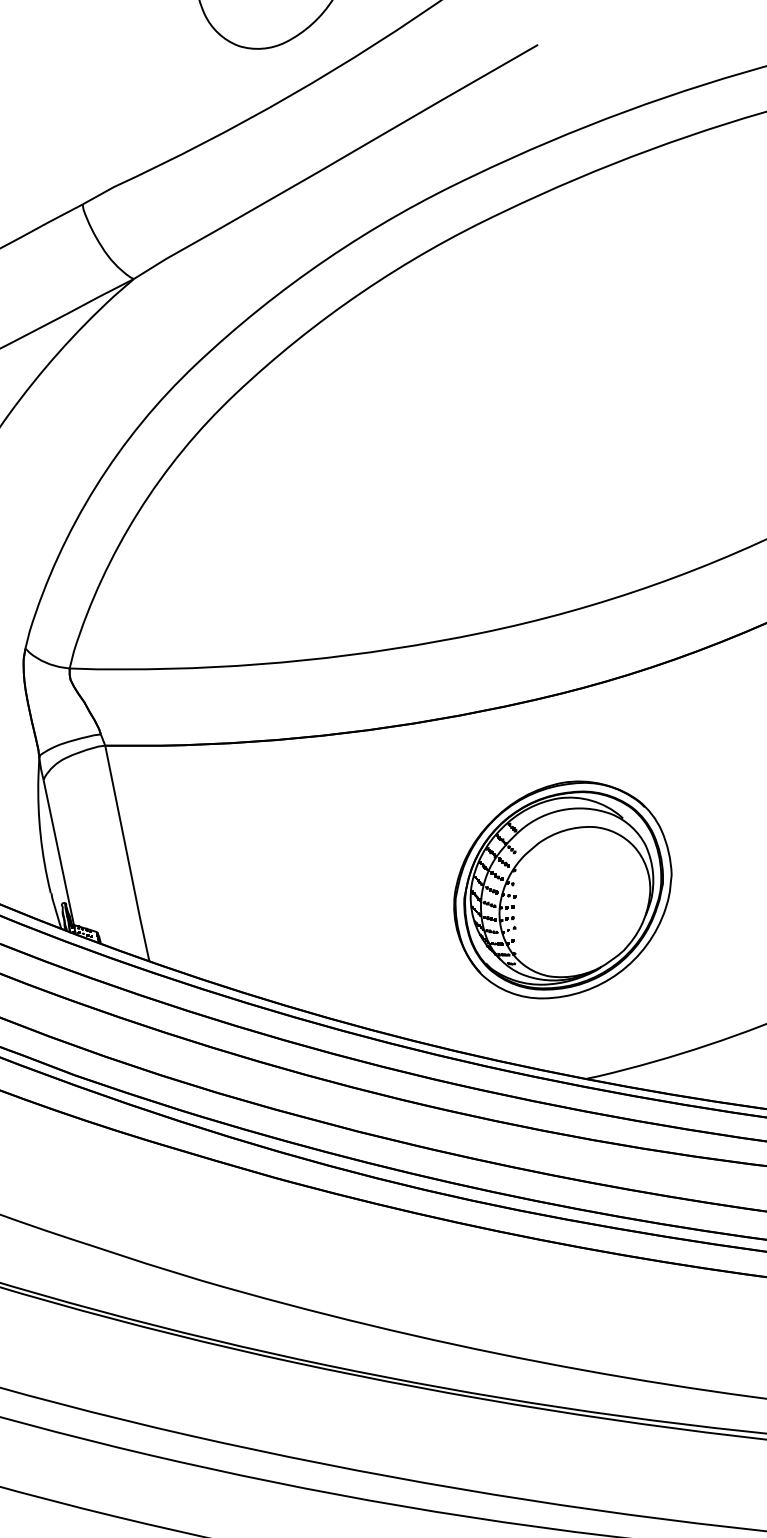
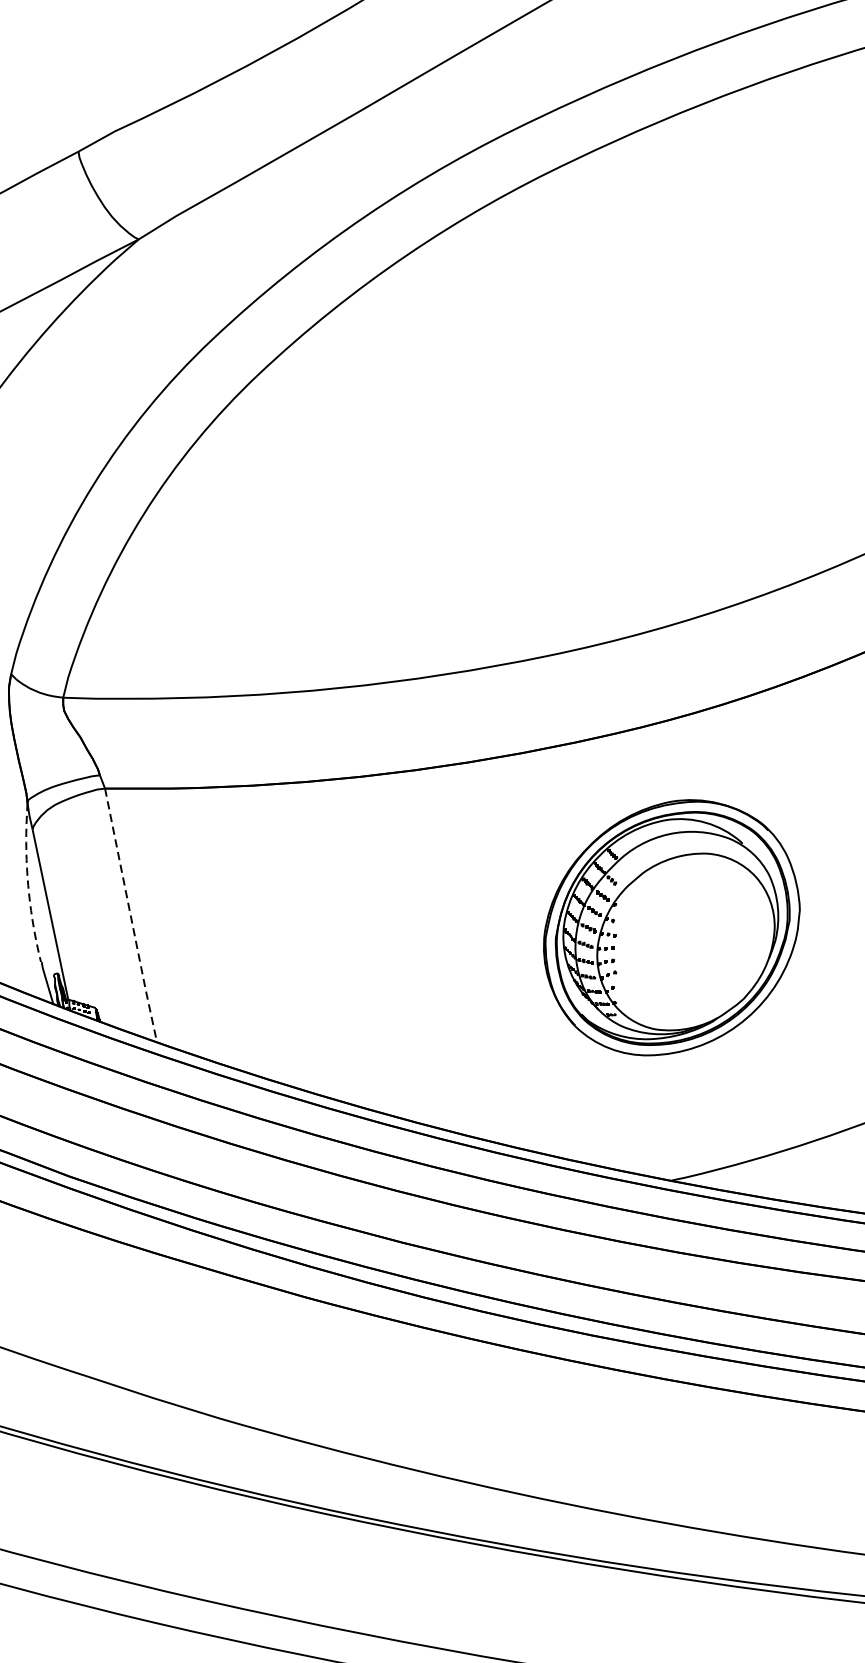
line: (39, 826) -> (27, 883), solid -> dashed
line: (127, 855) -> (131, 917), solid -> dashed
part: (562, 889) -> (671, 927), moved

